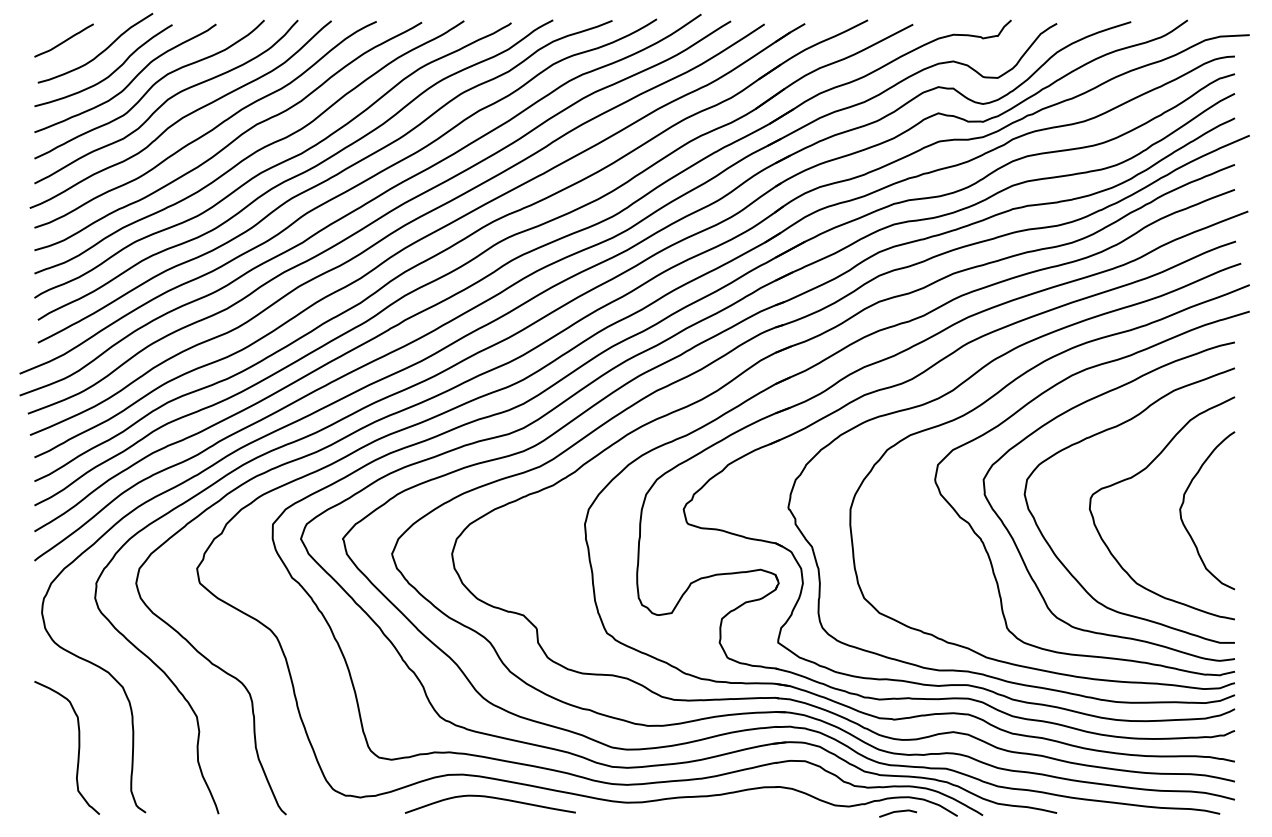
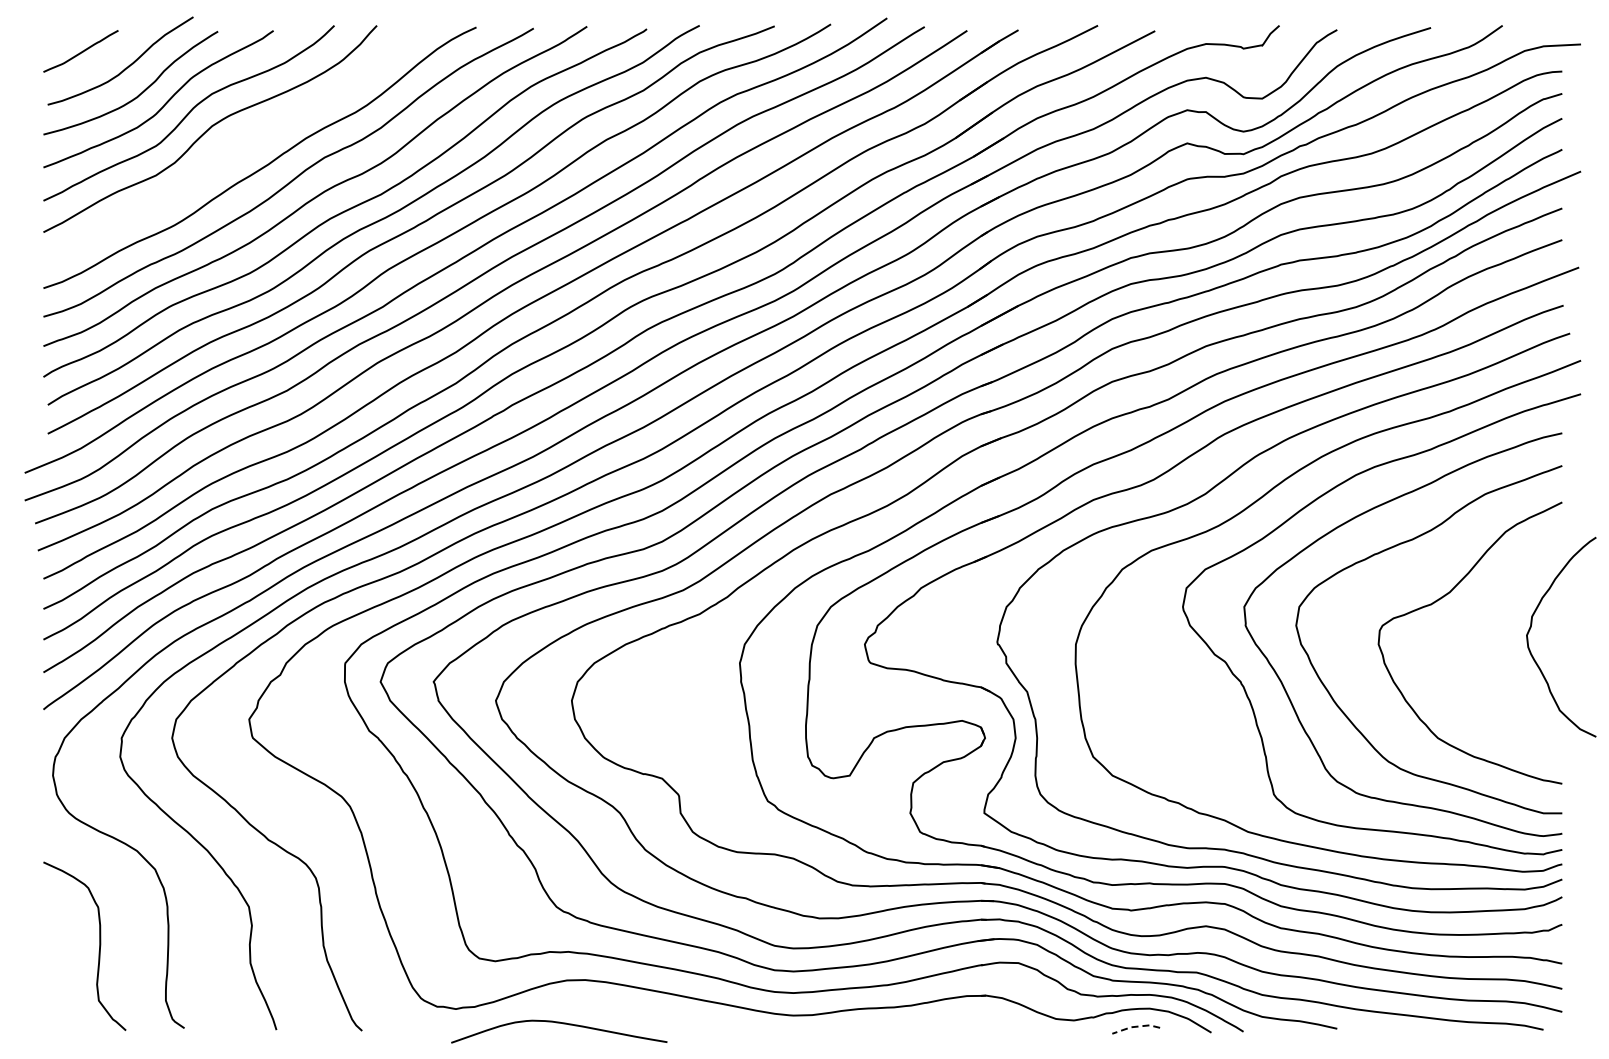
curve: (183, 116) -> (231, 147), removed
curve: (1183, 503) -> (1531, 627), moved
curve: (490, 797) -> (559, 1023), moved
line: (897, 811) -> (1135, 1026), solid -> dashed

